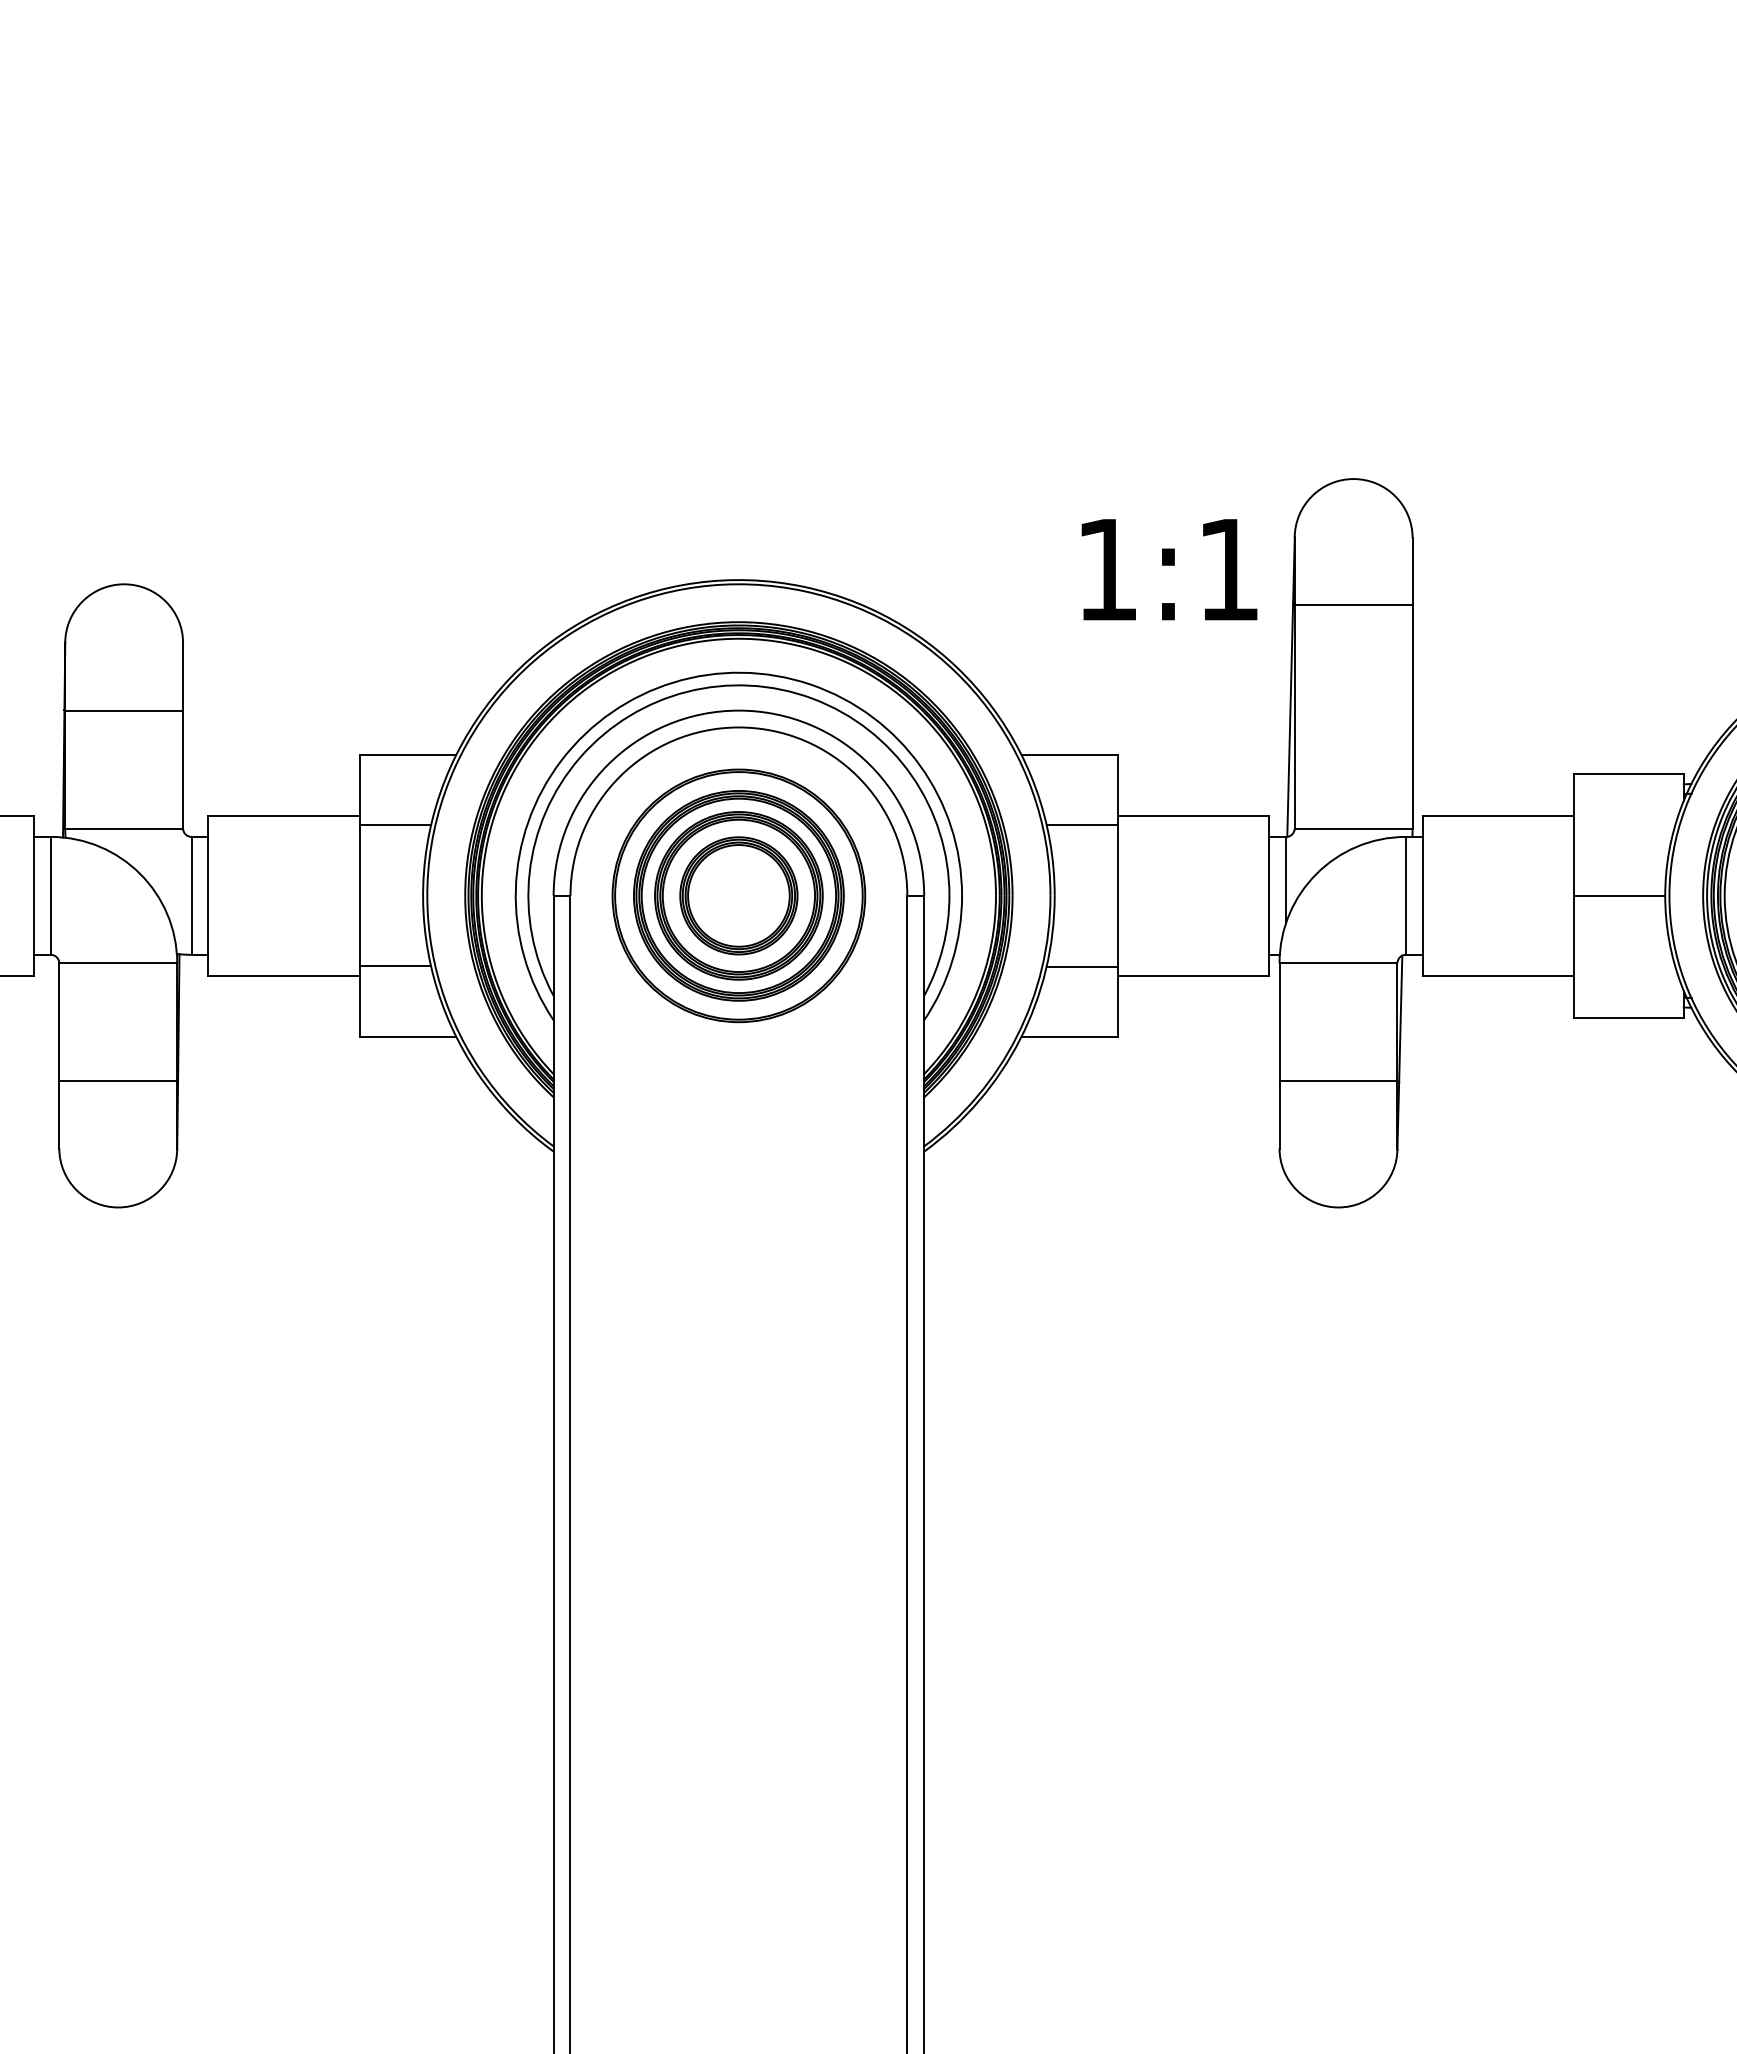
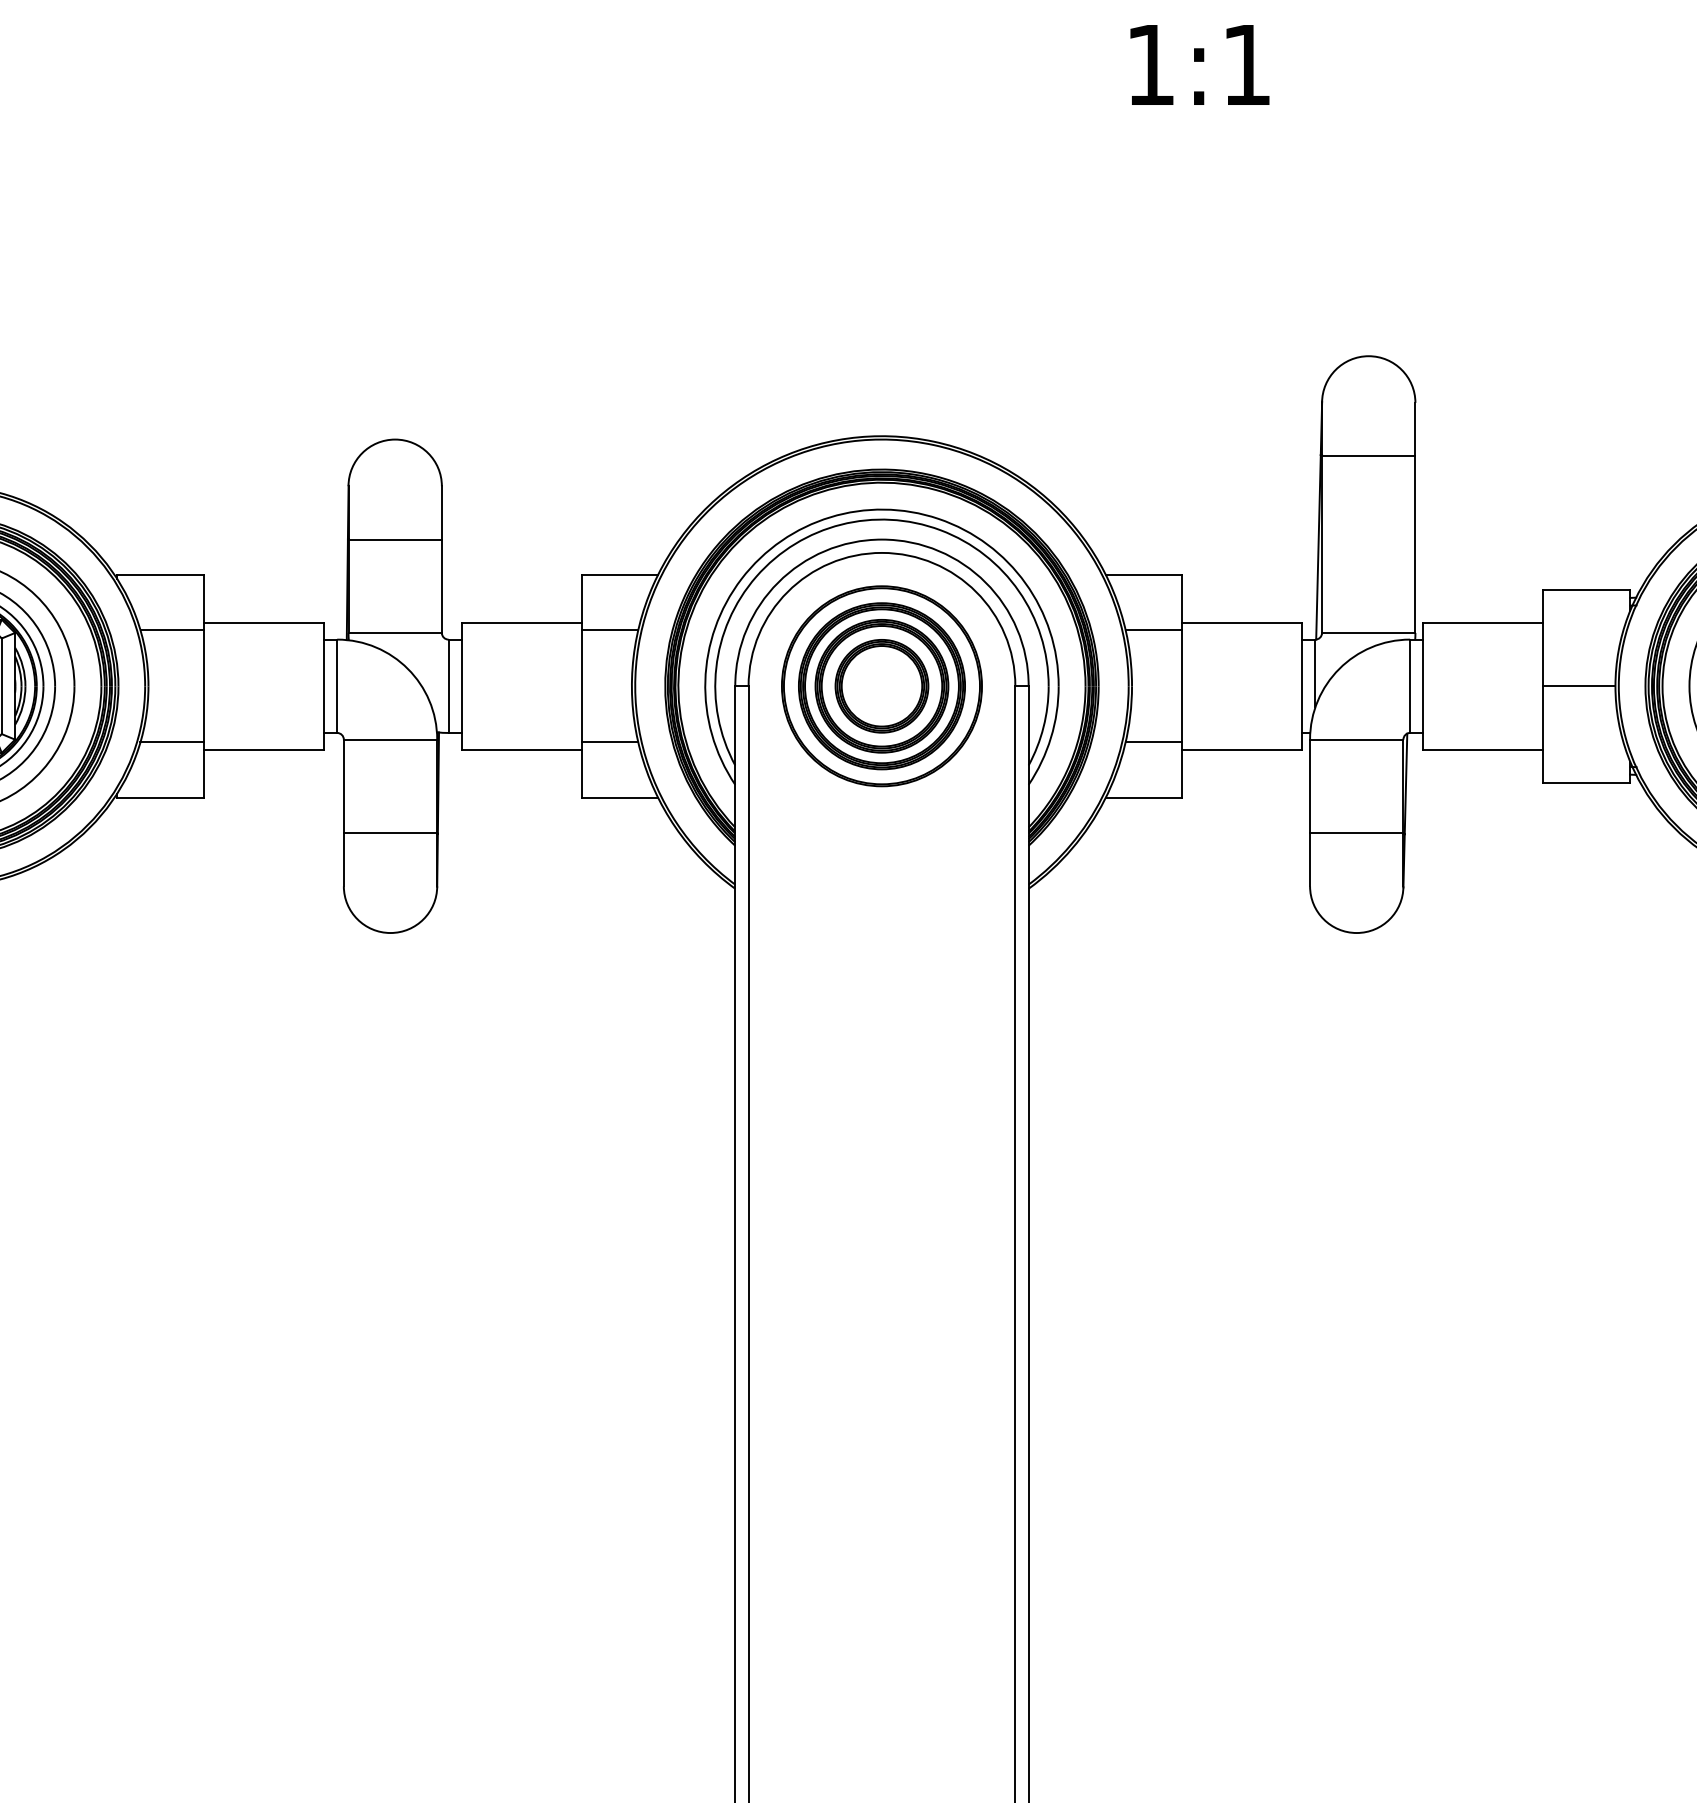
text: (1168, 569) -> (1199, 64), moved

